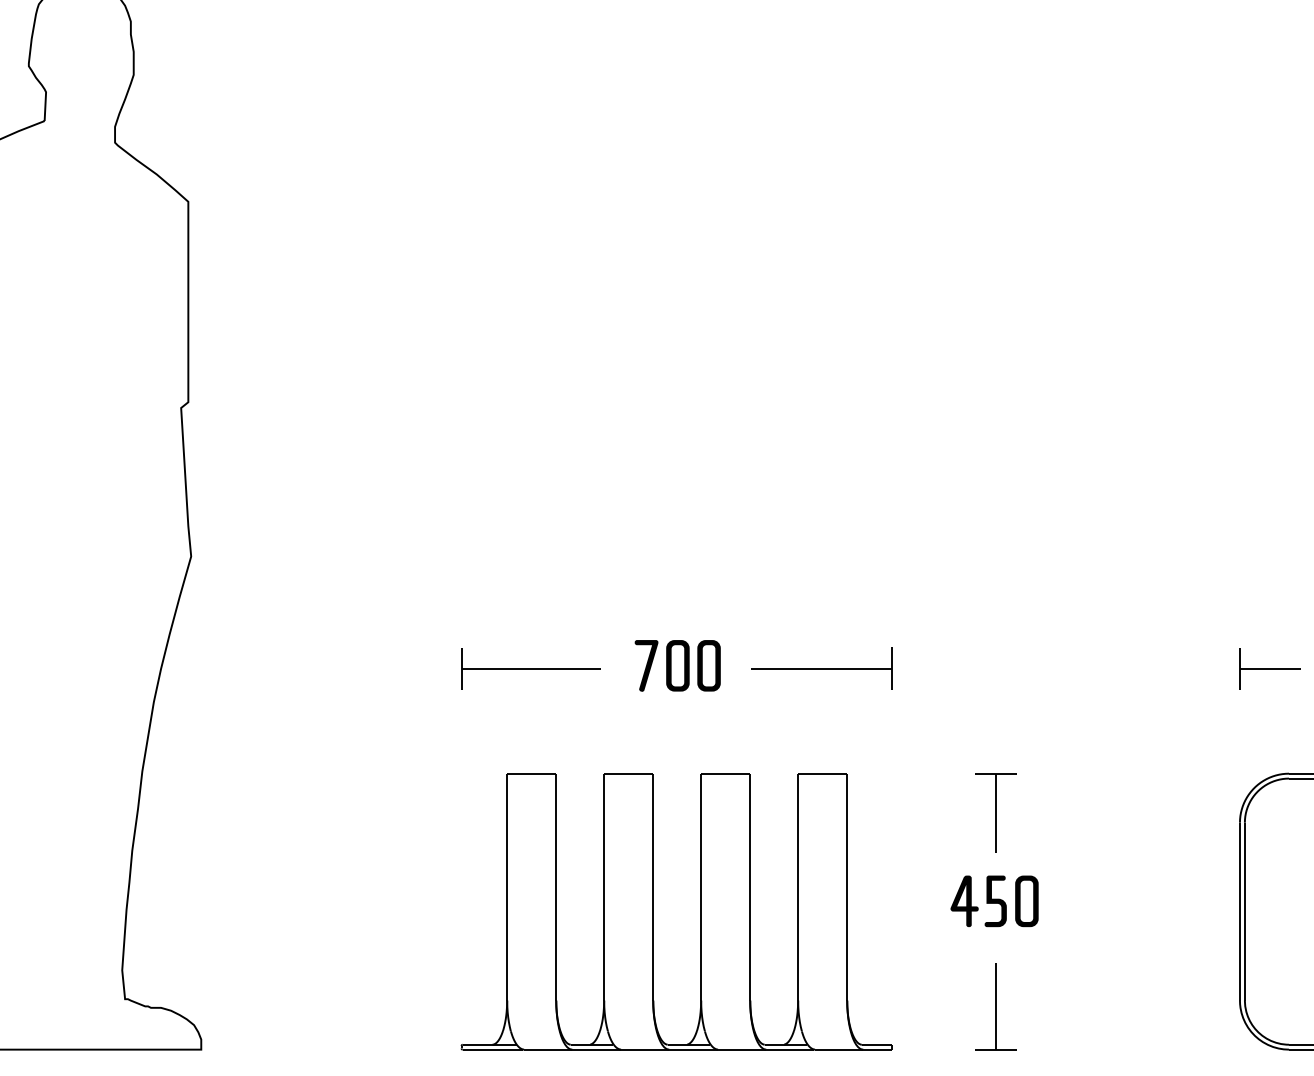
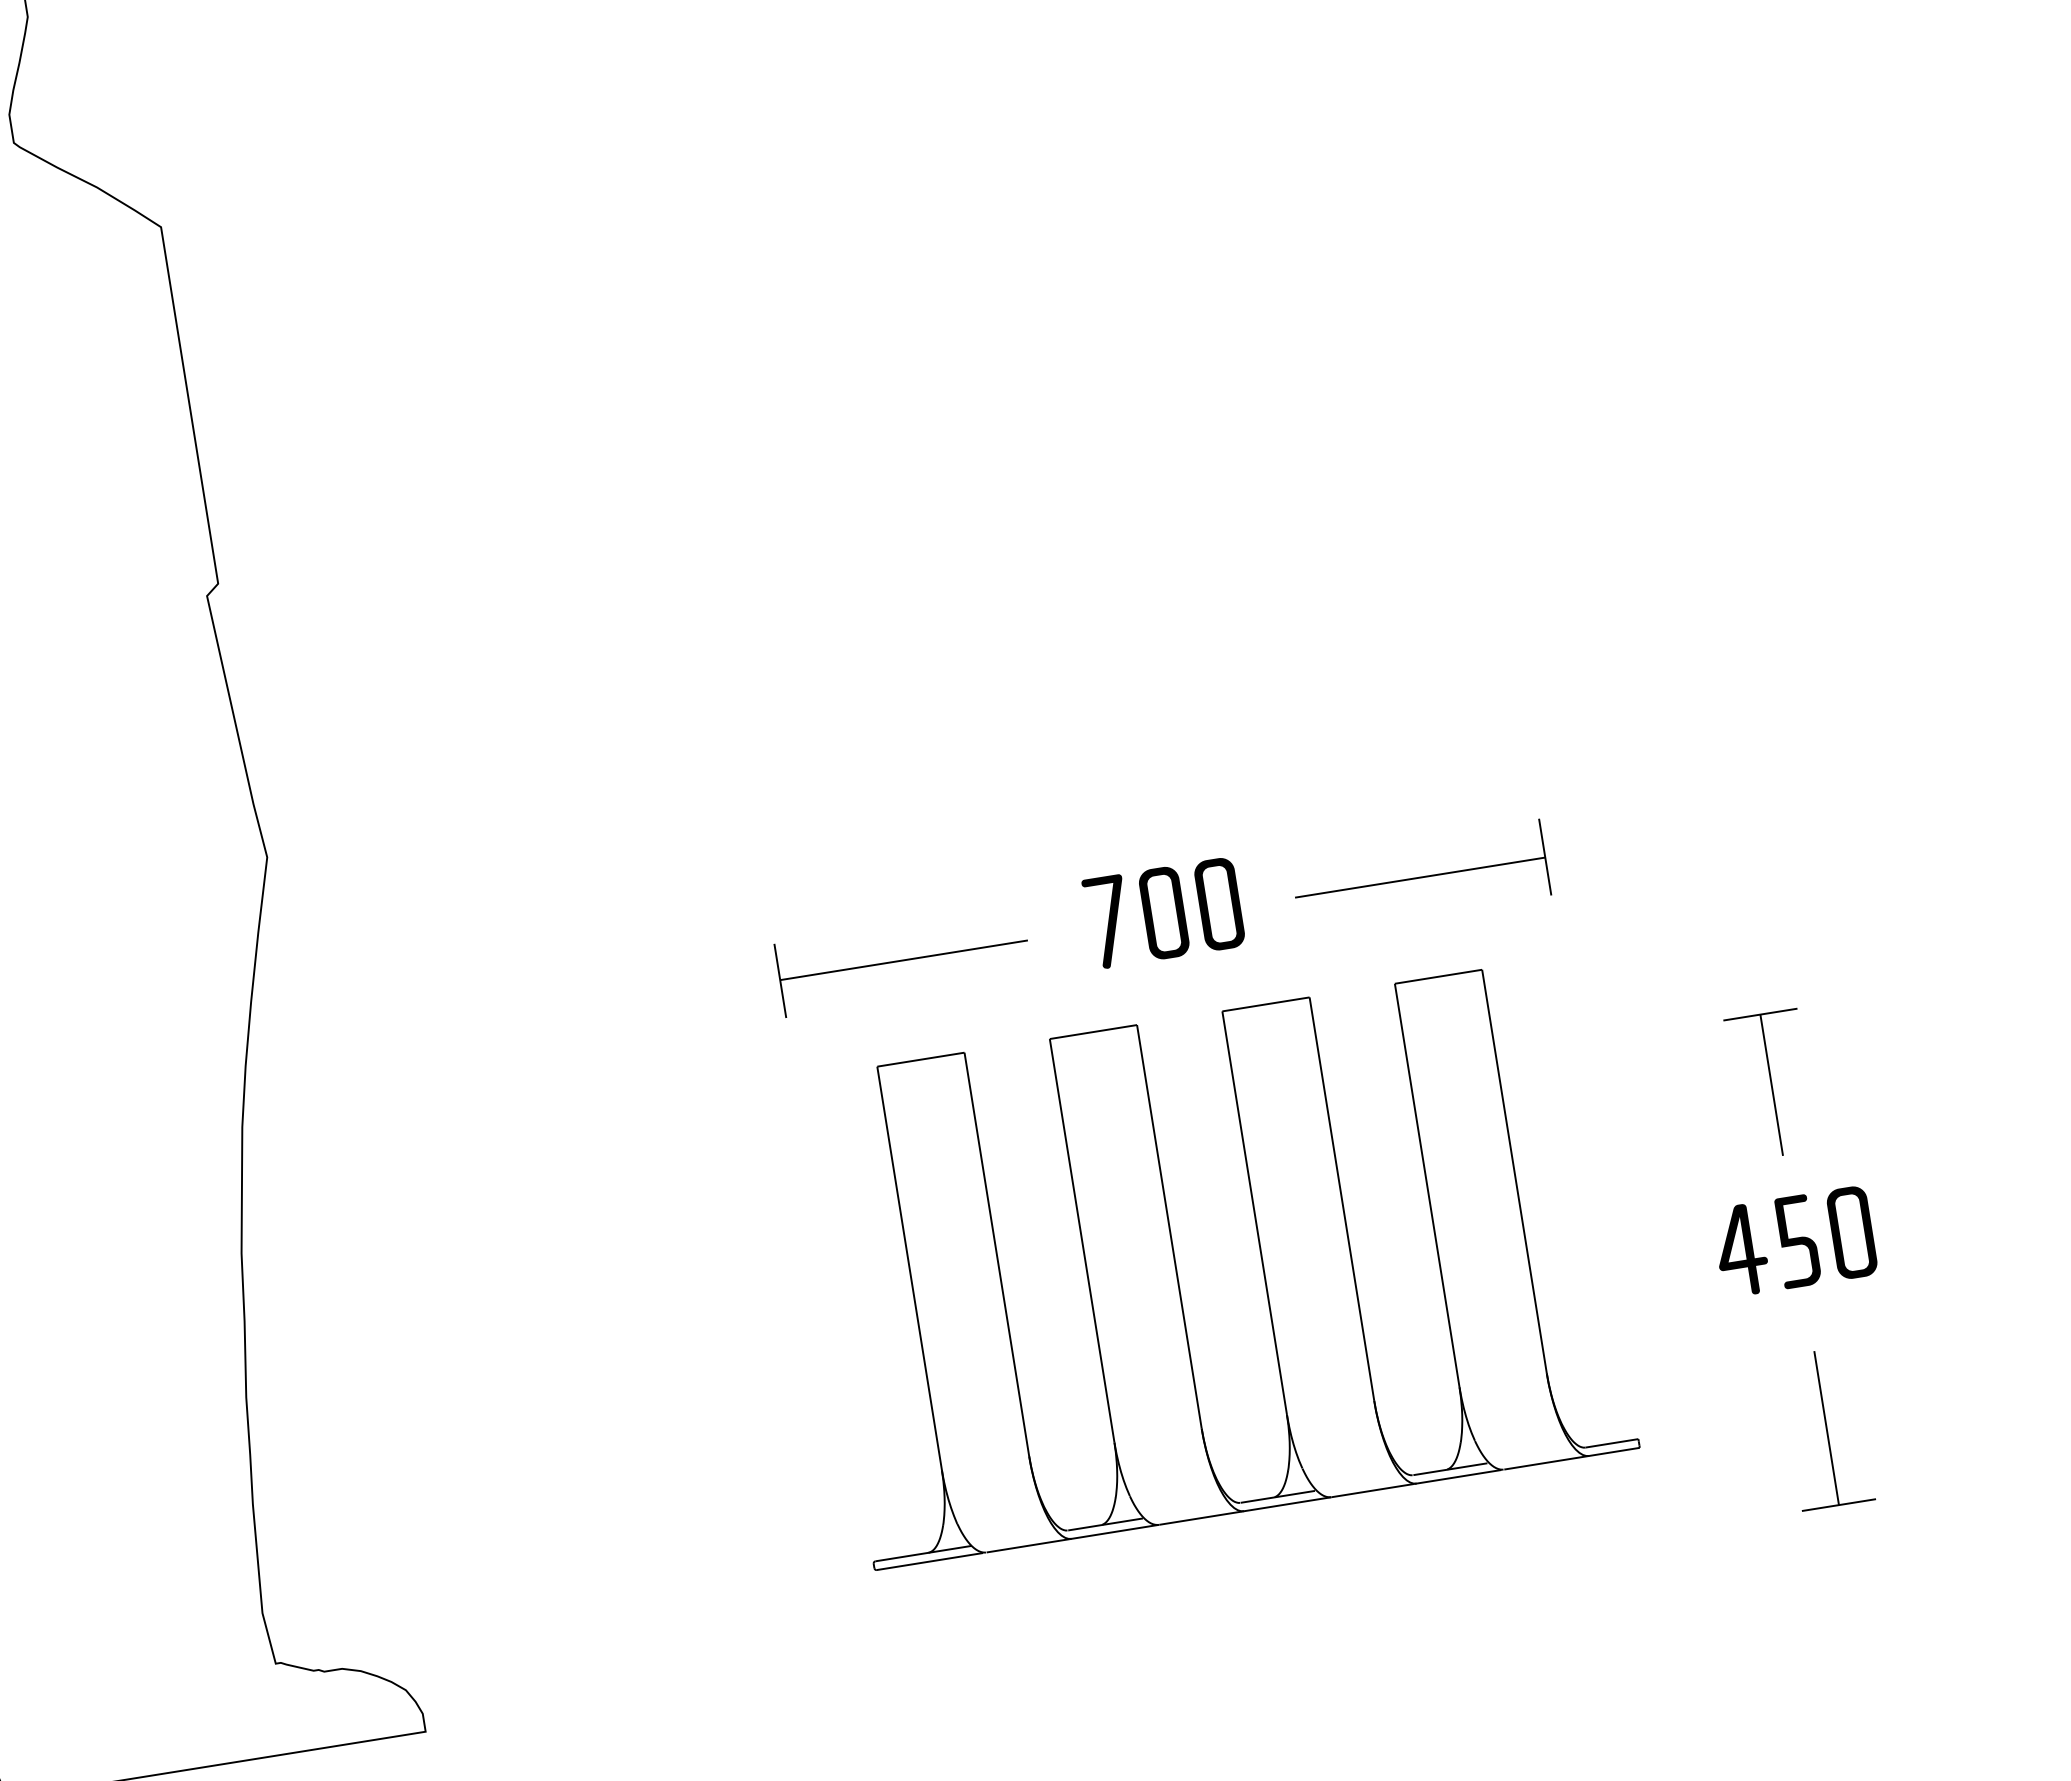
part: (653, 911) -> (1176, 1269), moved

